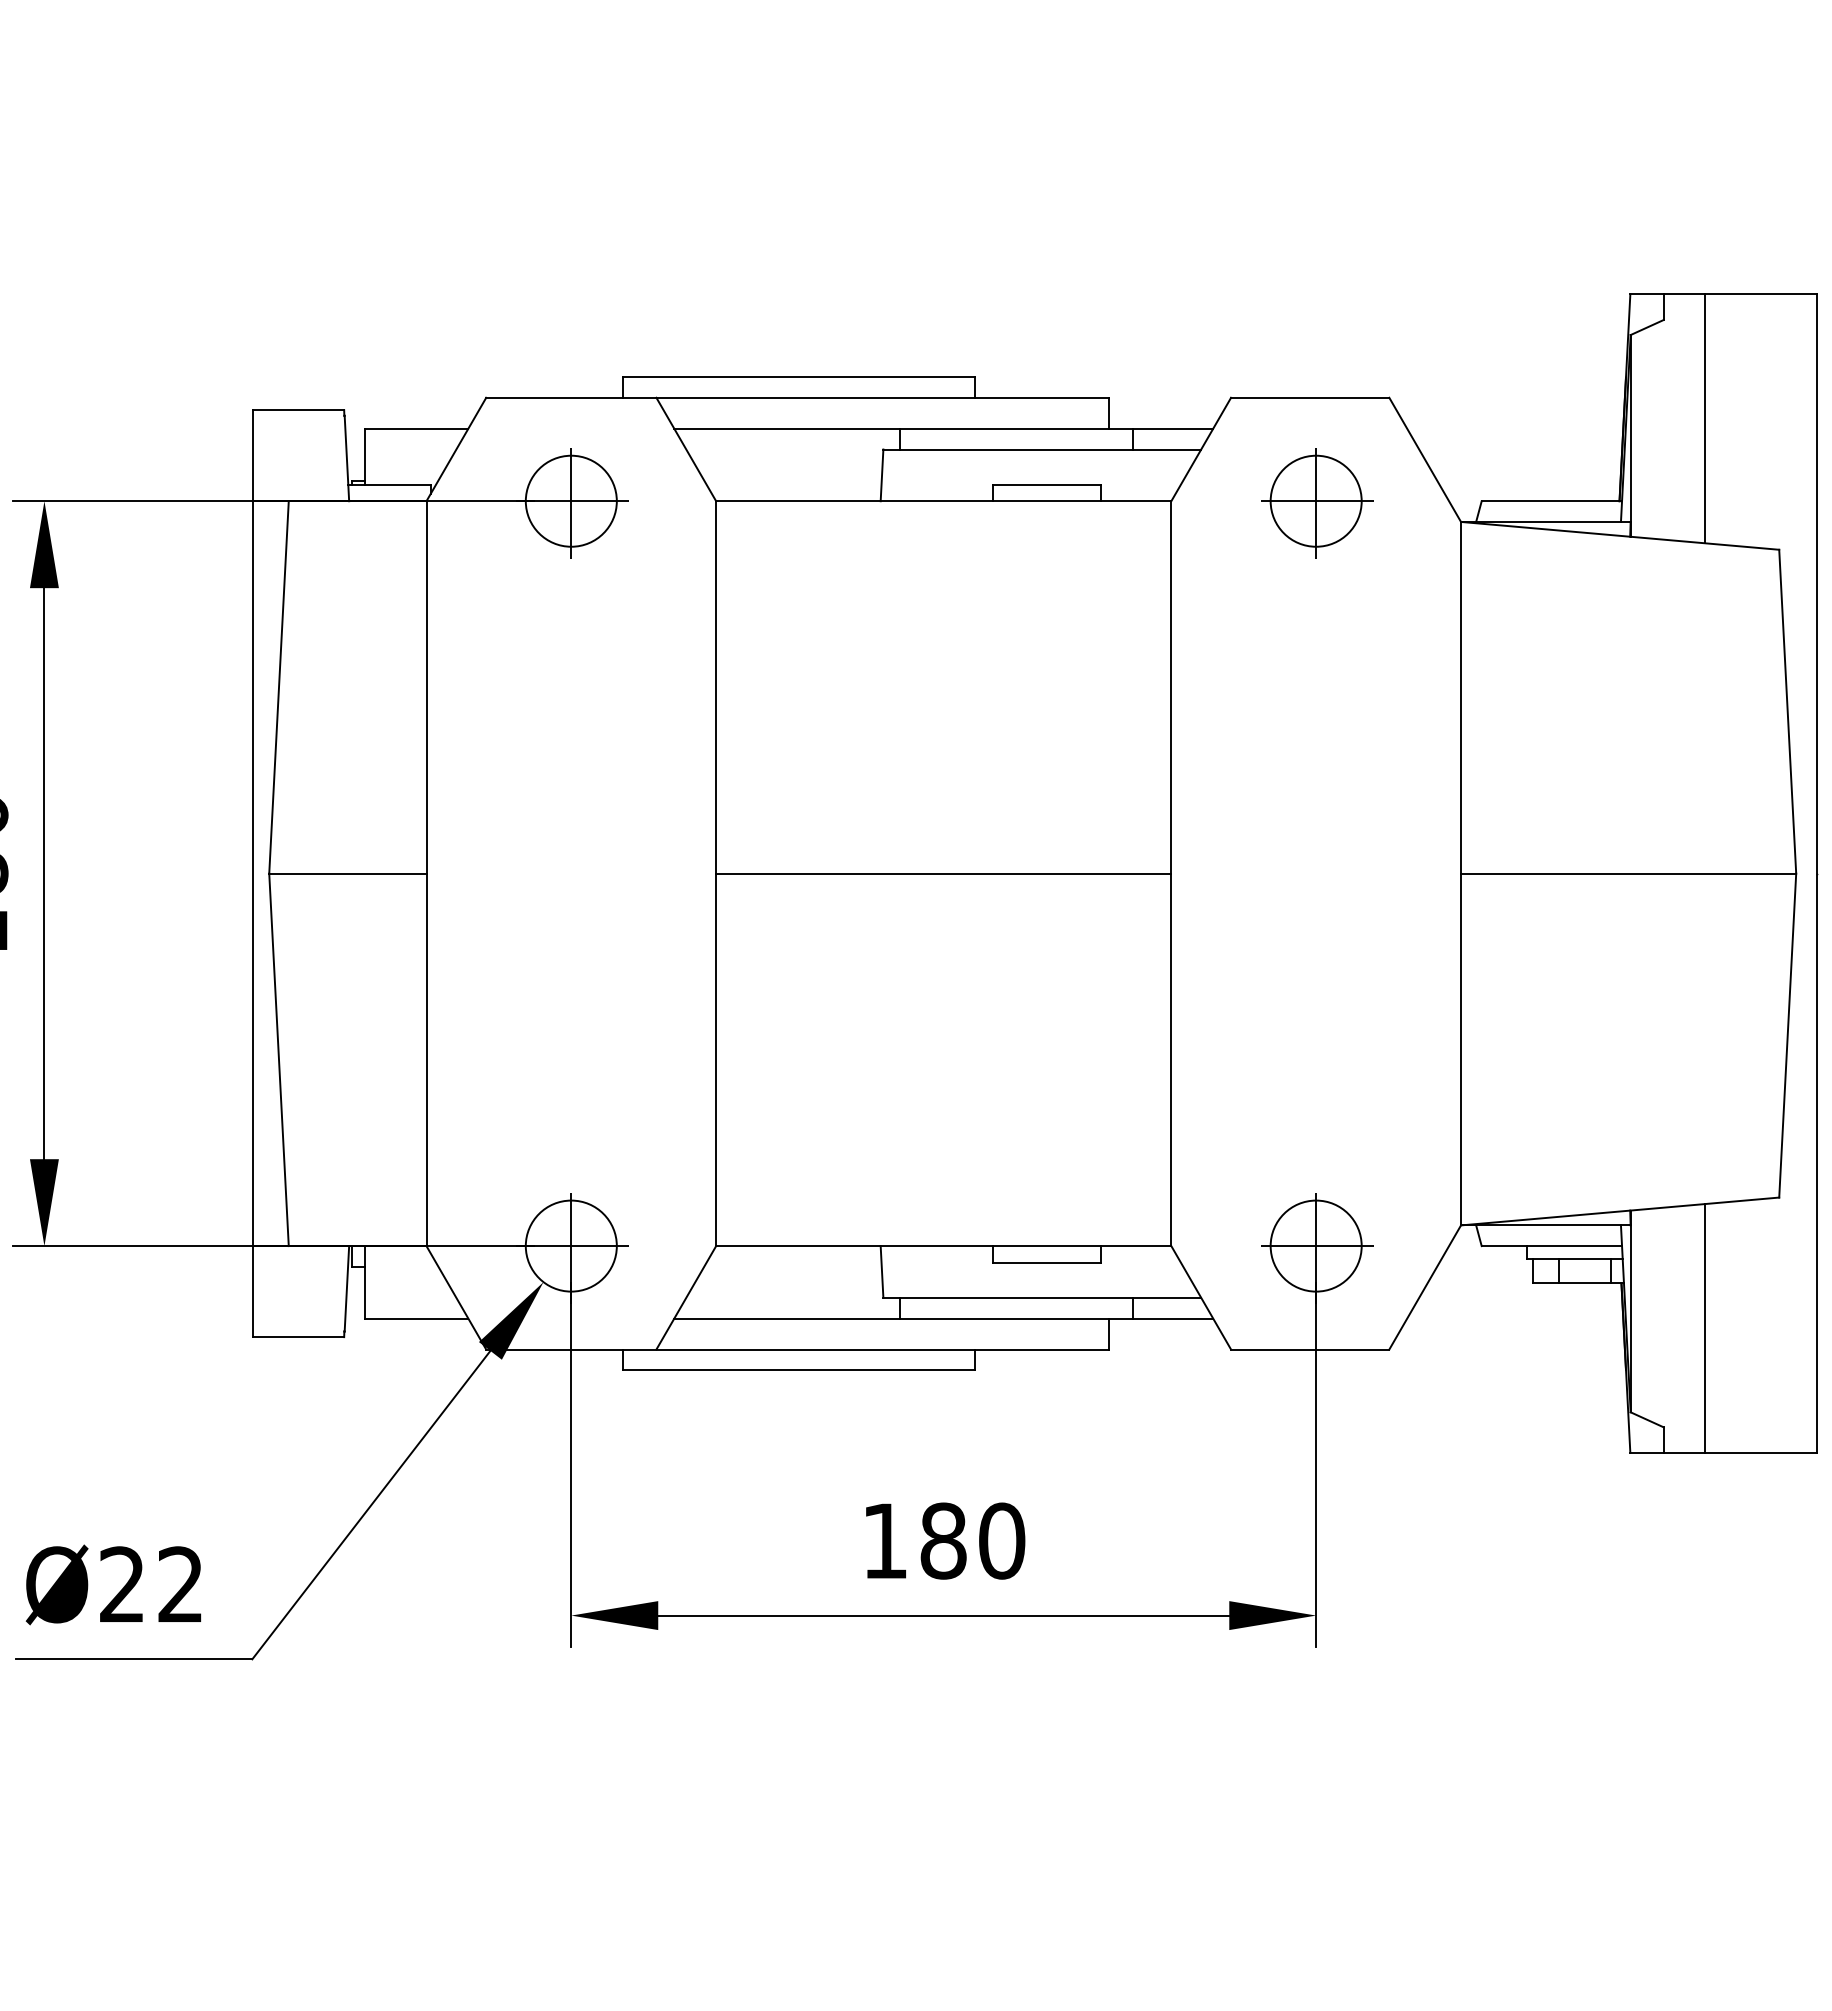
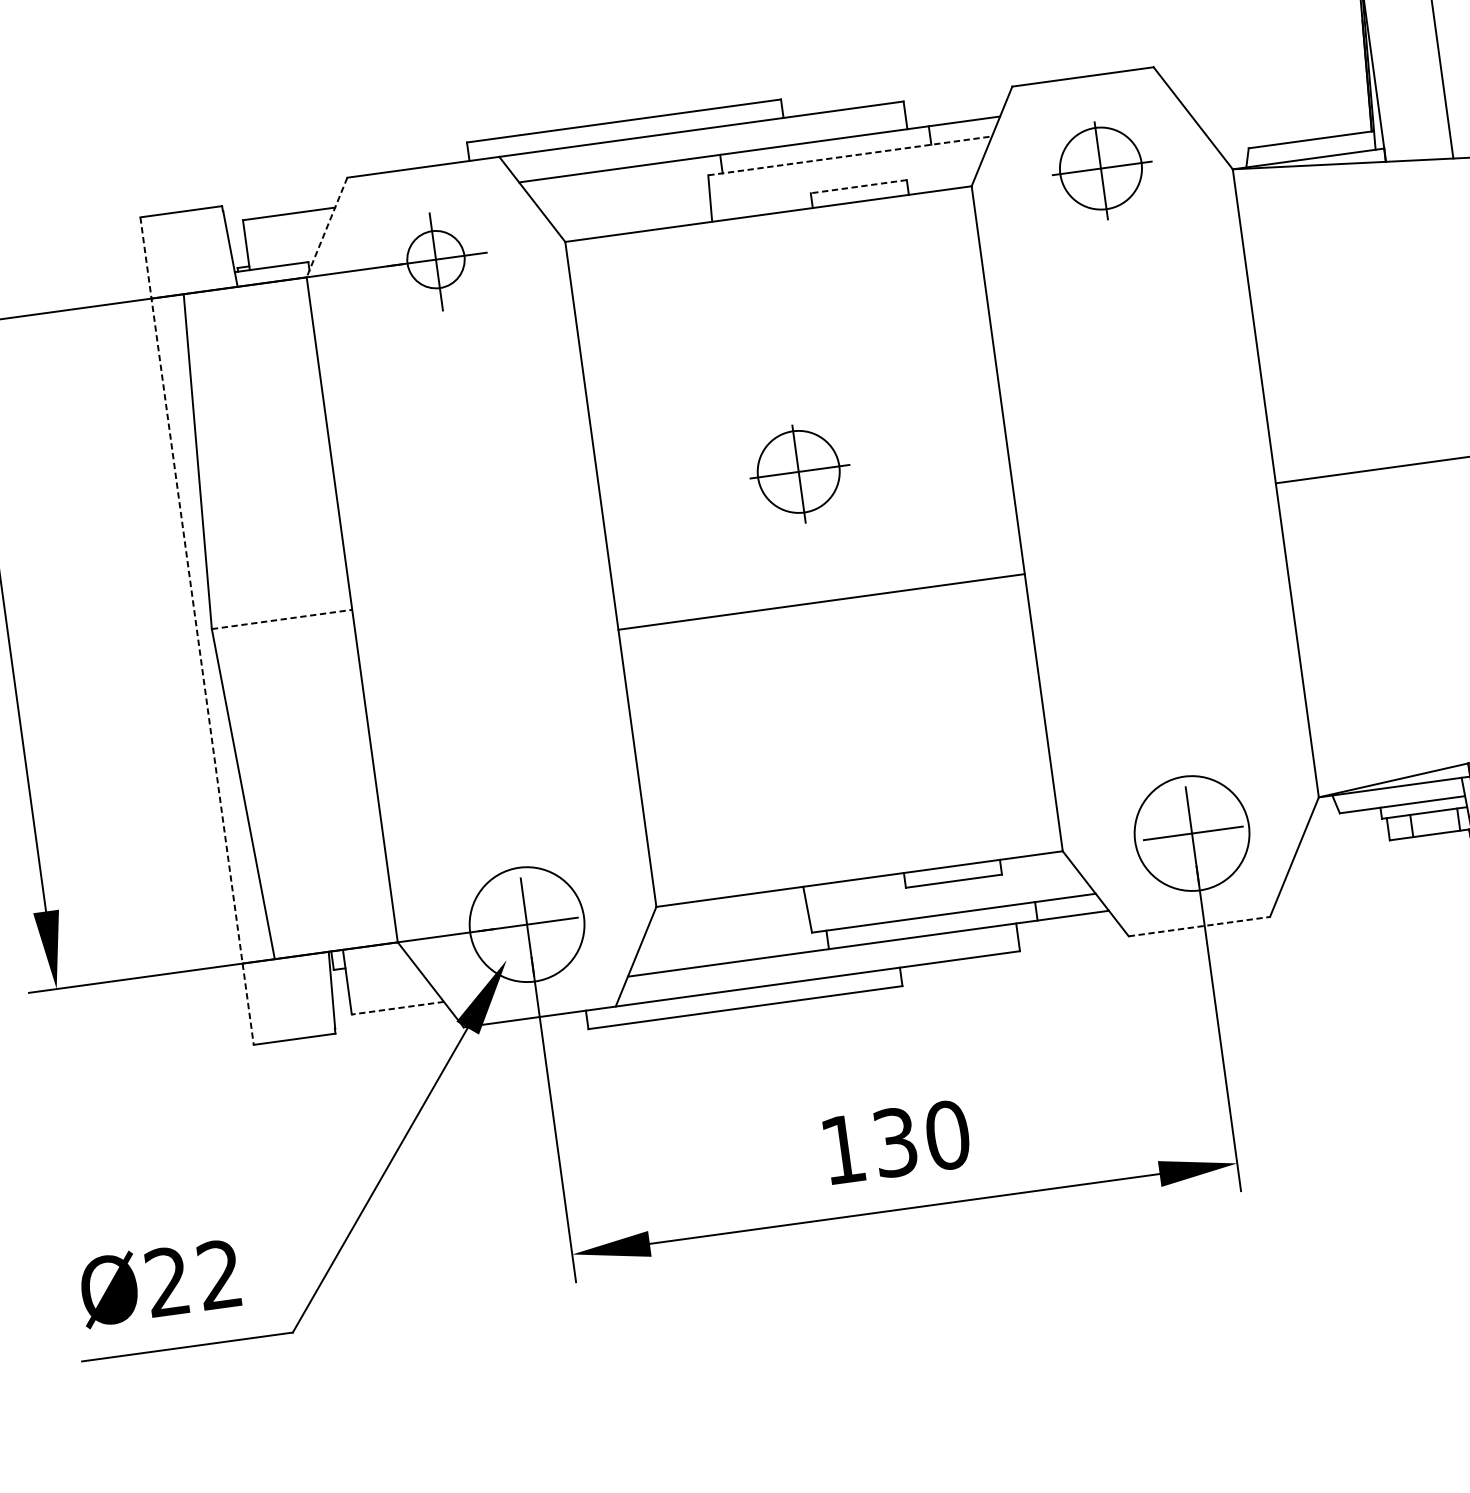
line: (456, 449) -> (327, 227), solid -> dashed
line: (1042, 449) -> (850, 155), solid -> dashed
line: (1047, 484) -> (859, 186), solid -> dashed
circle: (570, 500) -> (435, 259), size x0.7
part: (939, 791) -> (800, 473), added
line: (347, 873) -> (281, 619), solid -> dashed
line: (943, 873) -> (821, 601), moved
line: (252, 874) -> (197, 631), solid -> dashed
circle: (570, 1245) -> (526, 924), size x1.4
circle: (1315, 1245) -> (1191, 833), size x1.4
line: (416, 1318) -> (397, 1008), solid -> dashed
line: (1310, 1349) -> (1199, 926), solid -> dashed
text: (943, 1540) -> (895, 1141), 180 -> 130

